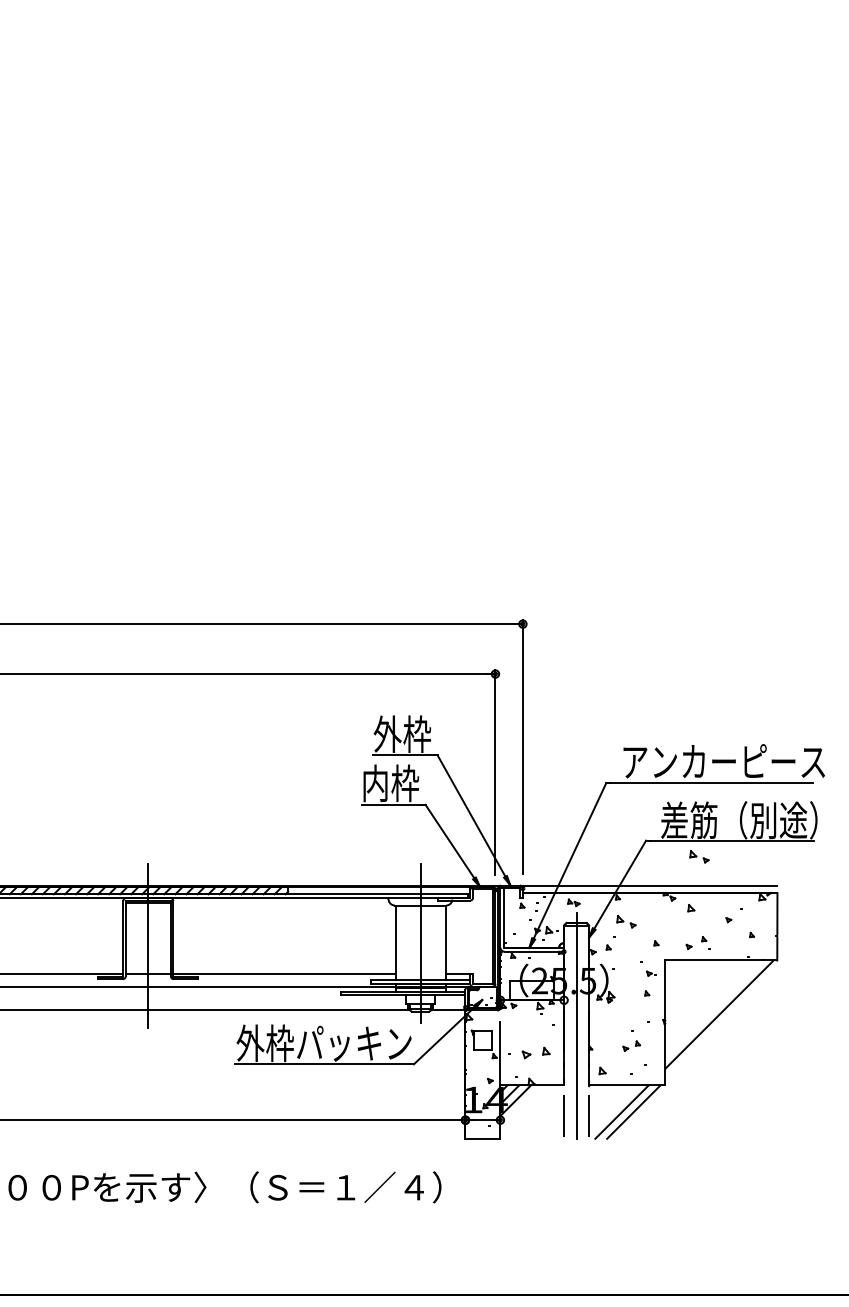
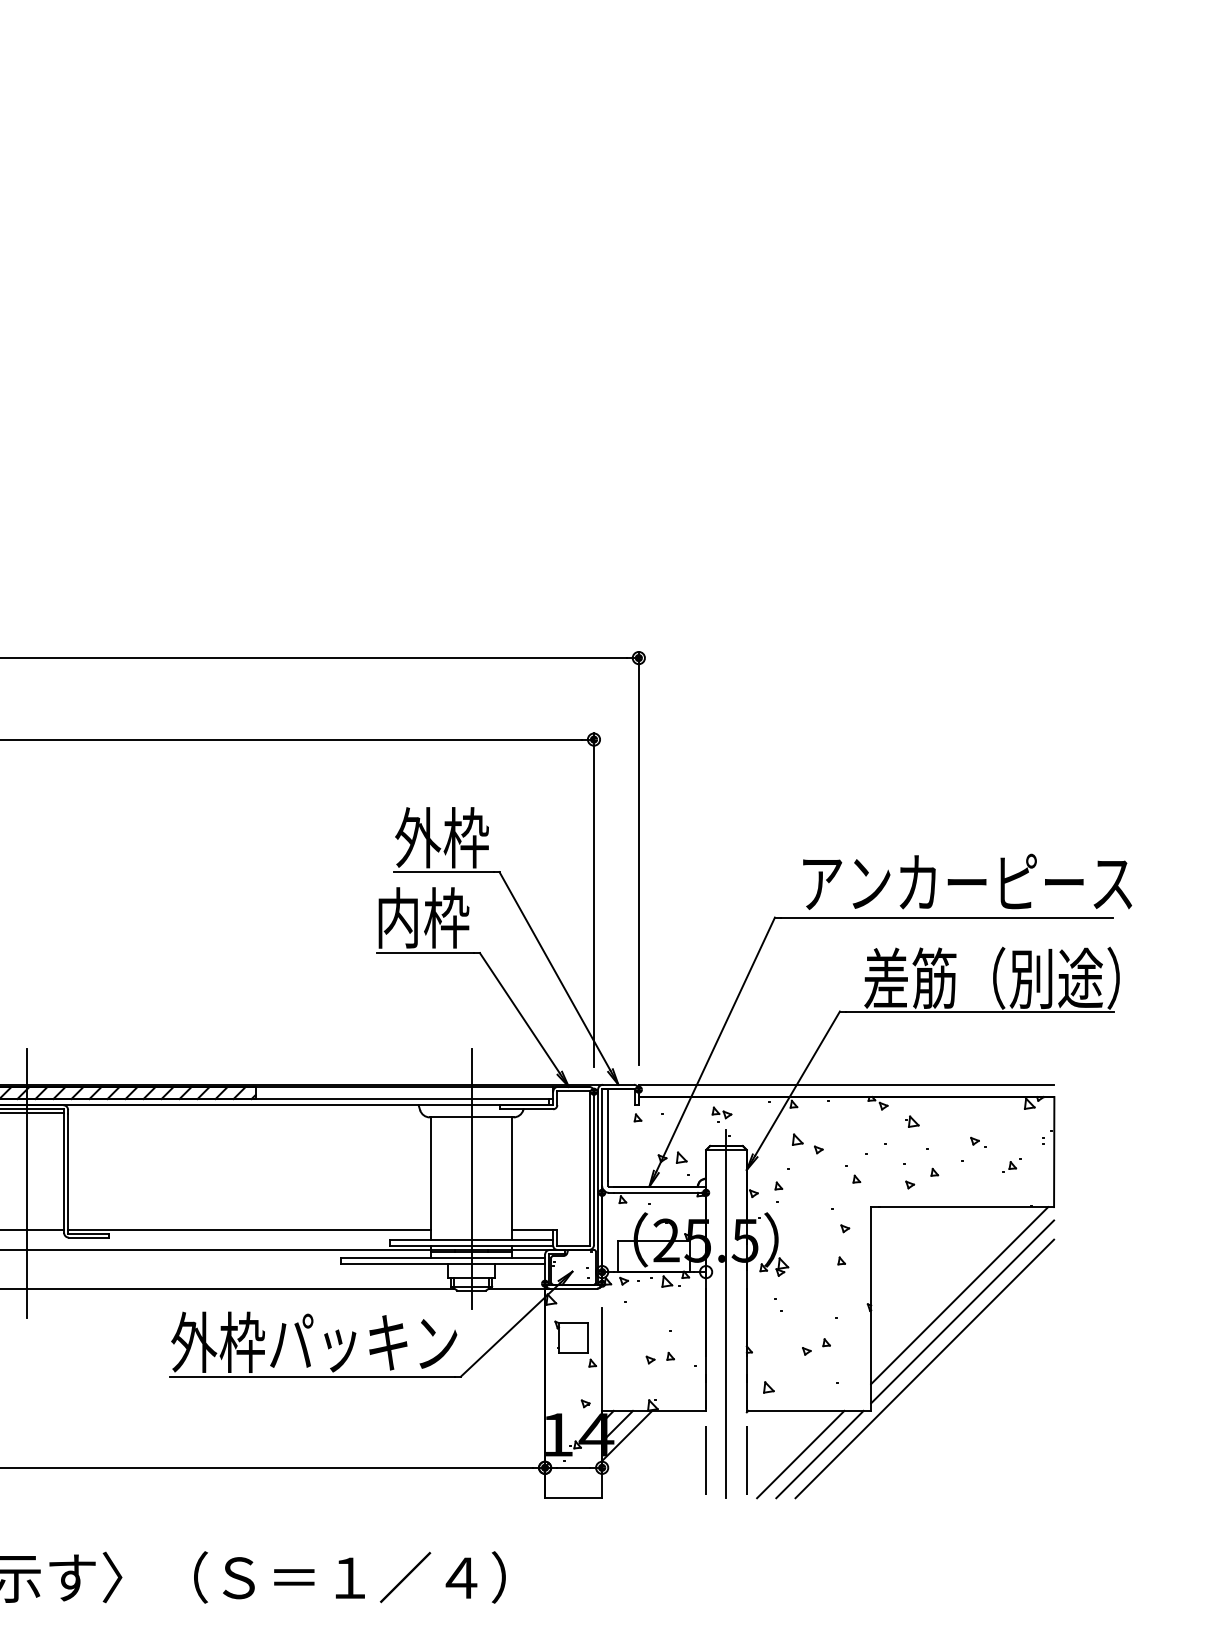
part: (699, 856) -> (927, 1037), removed
line: (721, 1024) -> (963, 1311), added
part: (535, 1052) -> (659, 1357), size x0.62
line: (697, 1059) -> (923, 1368), added

